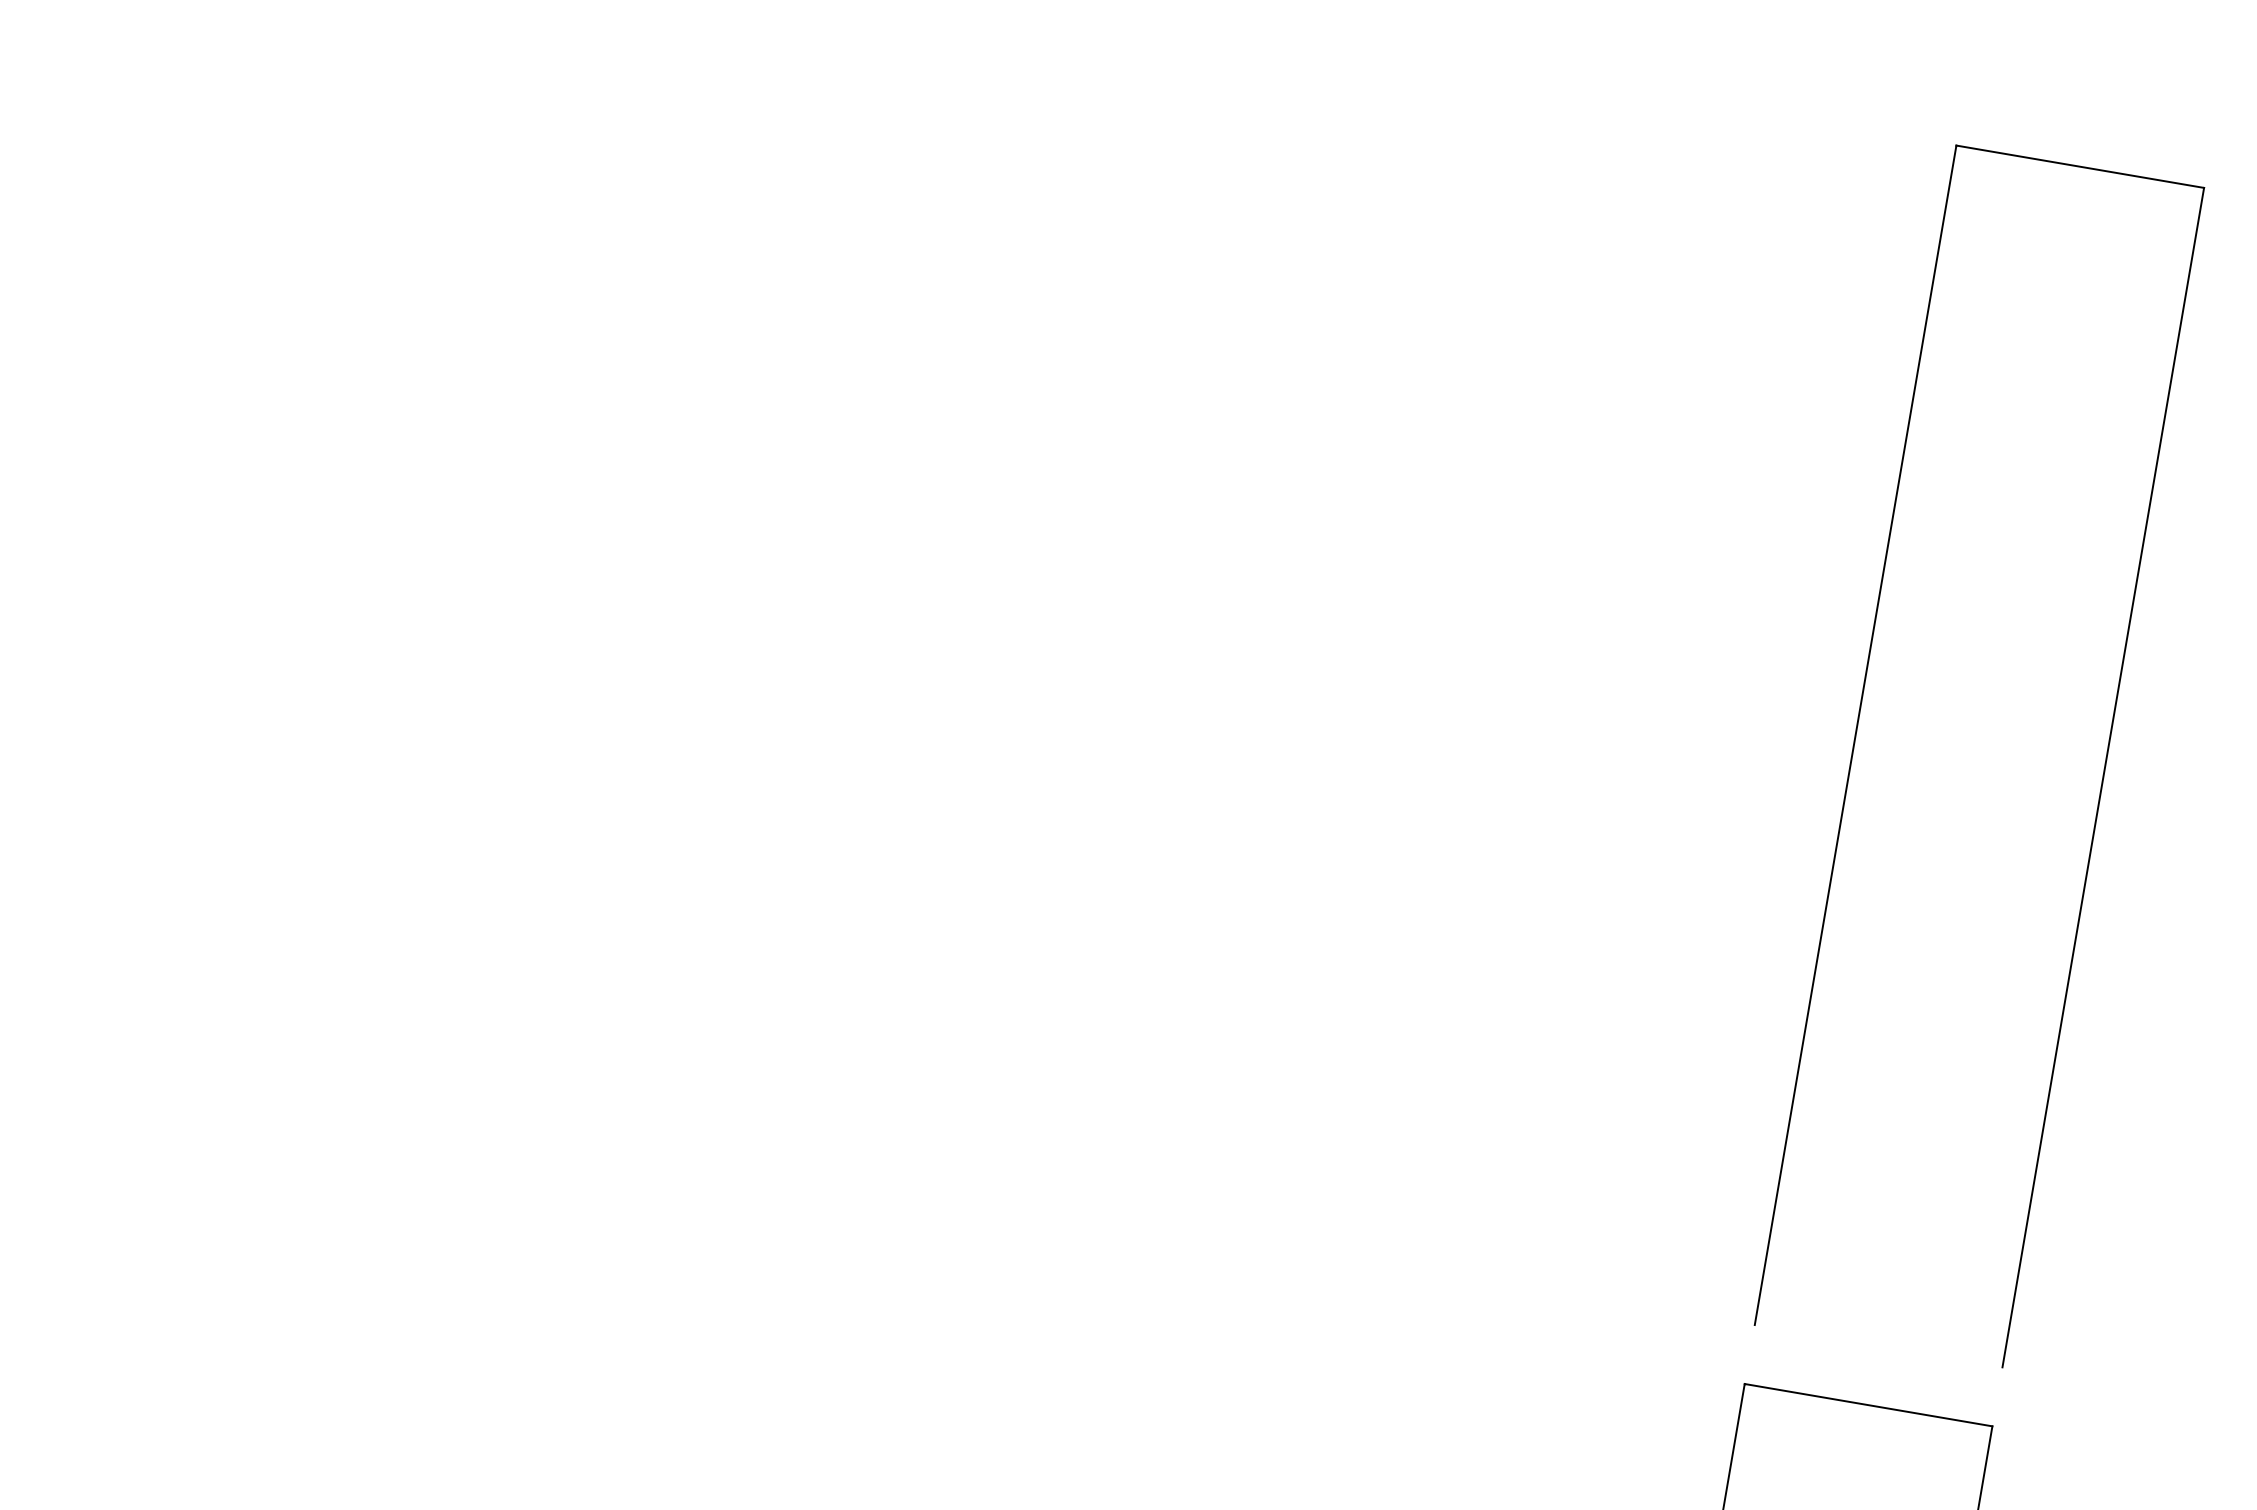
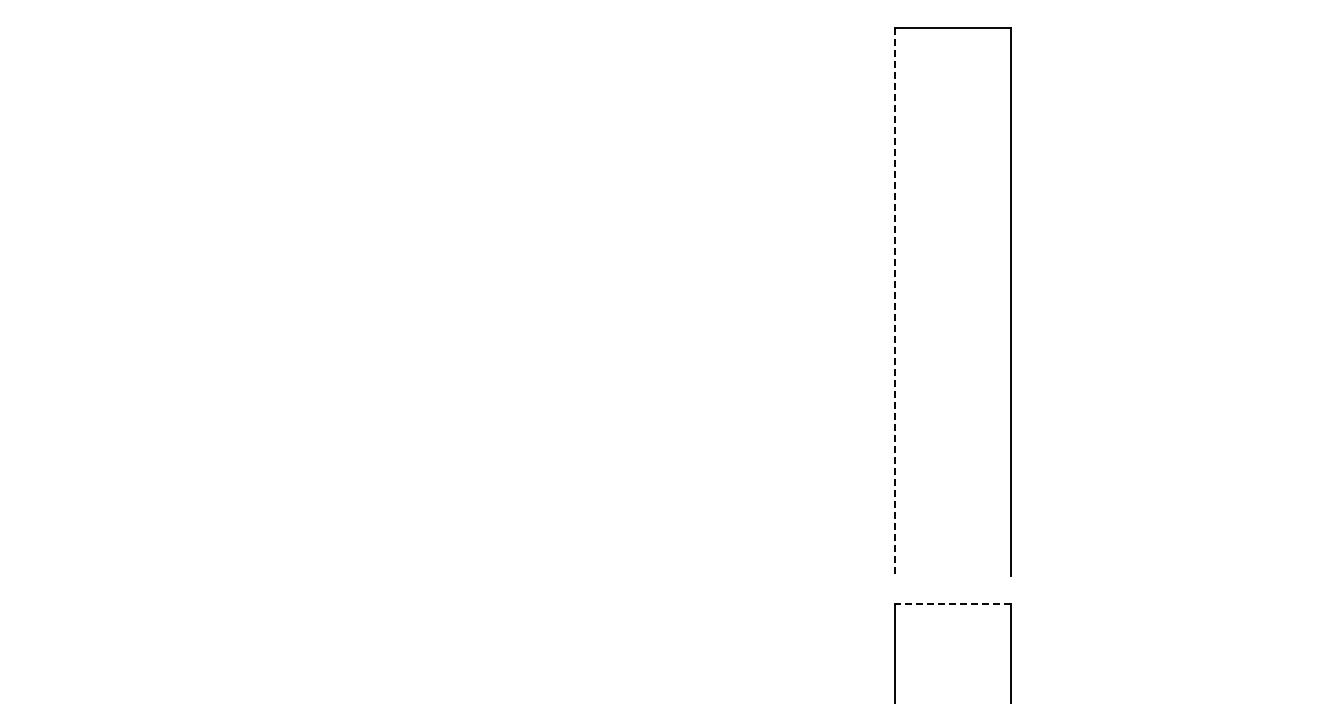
line: (1855, 736) -> (895, 302), solid -> dashed
line: (1869, 1404) -> (953, 603), solid -> dashed

